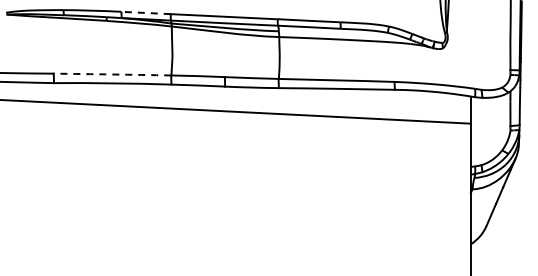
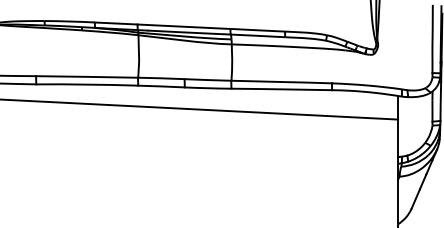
line: (146, 13) -> (116, 23), dashed -> solid
arc: (112, 74) -> (87, 76), dashed -> solid

